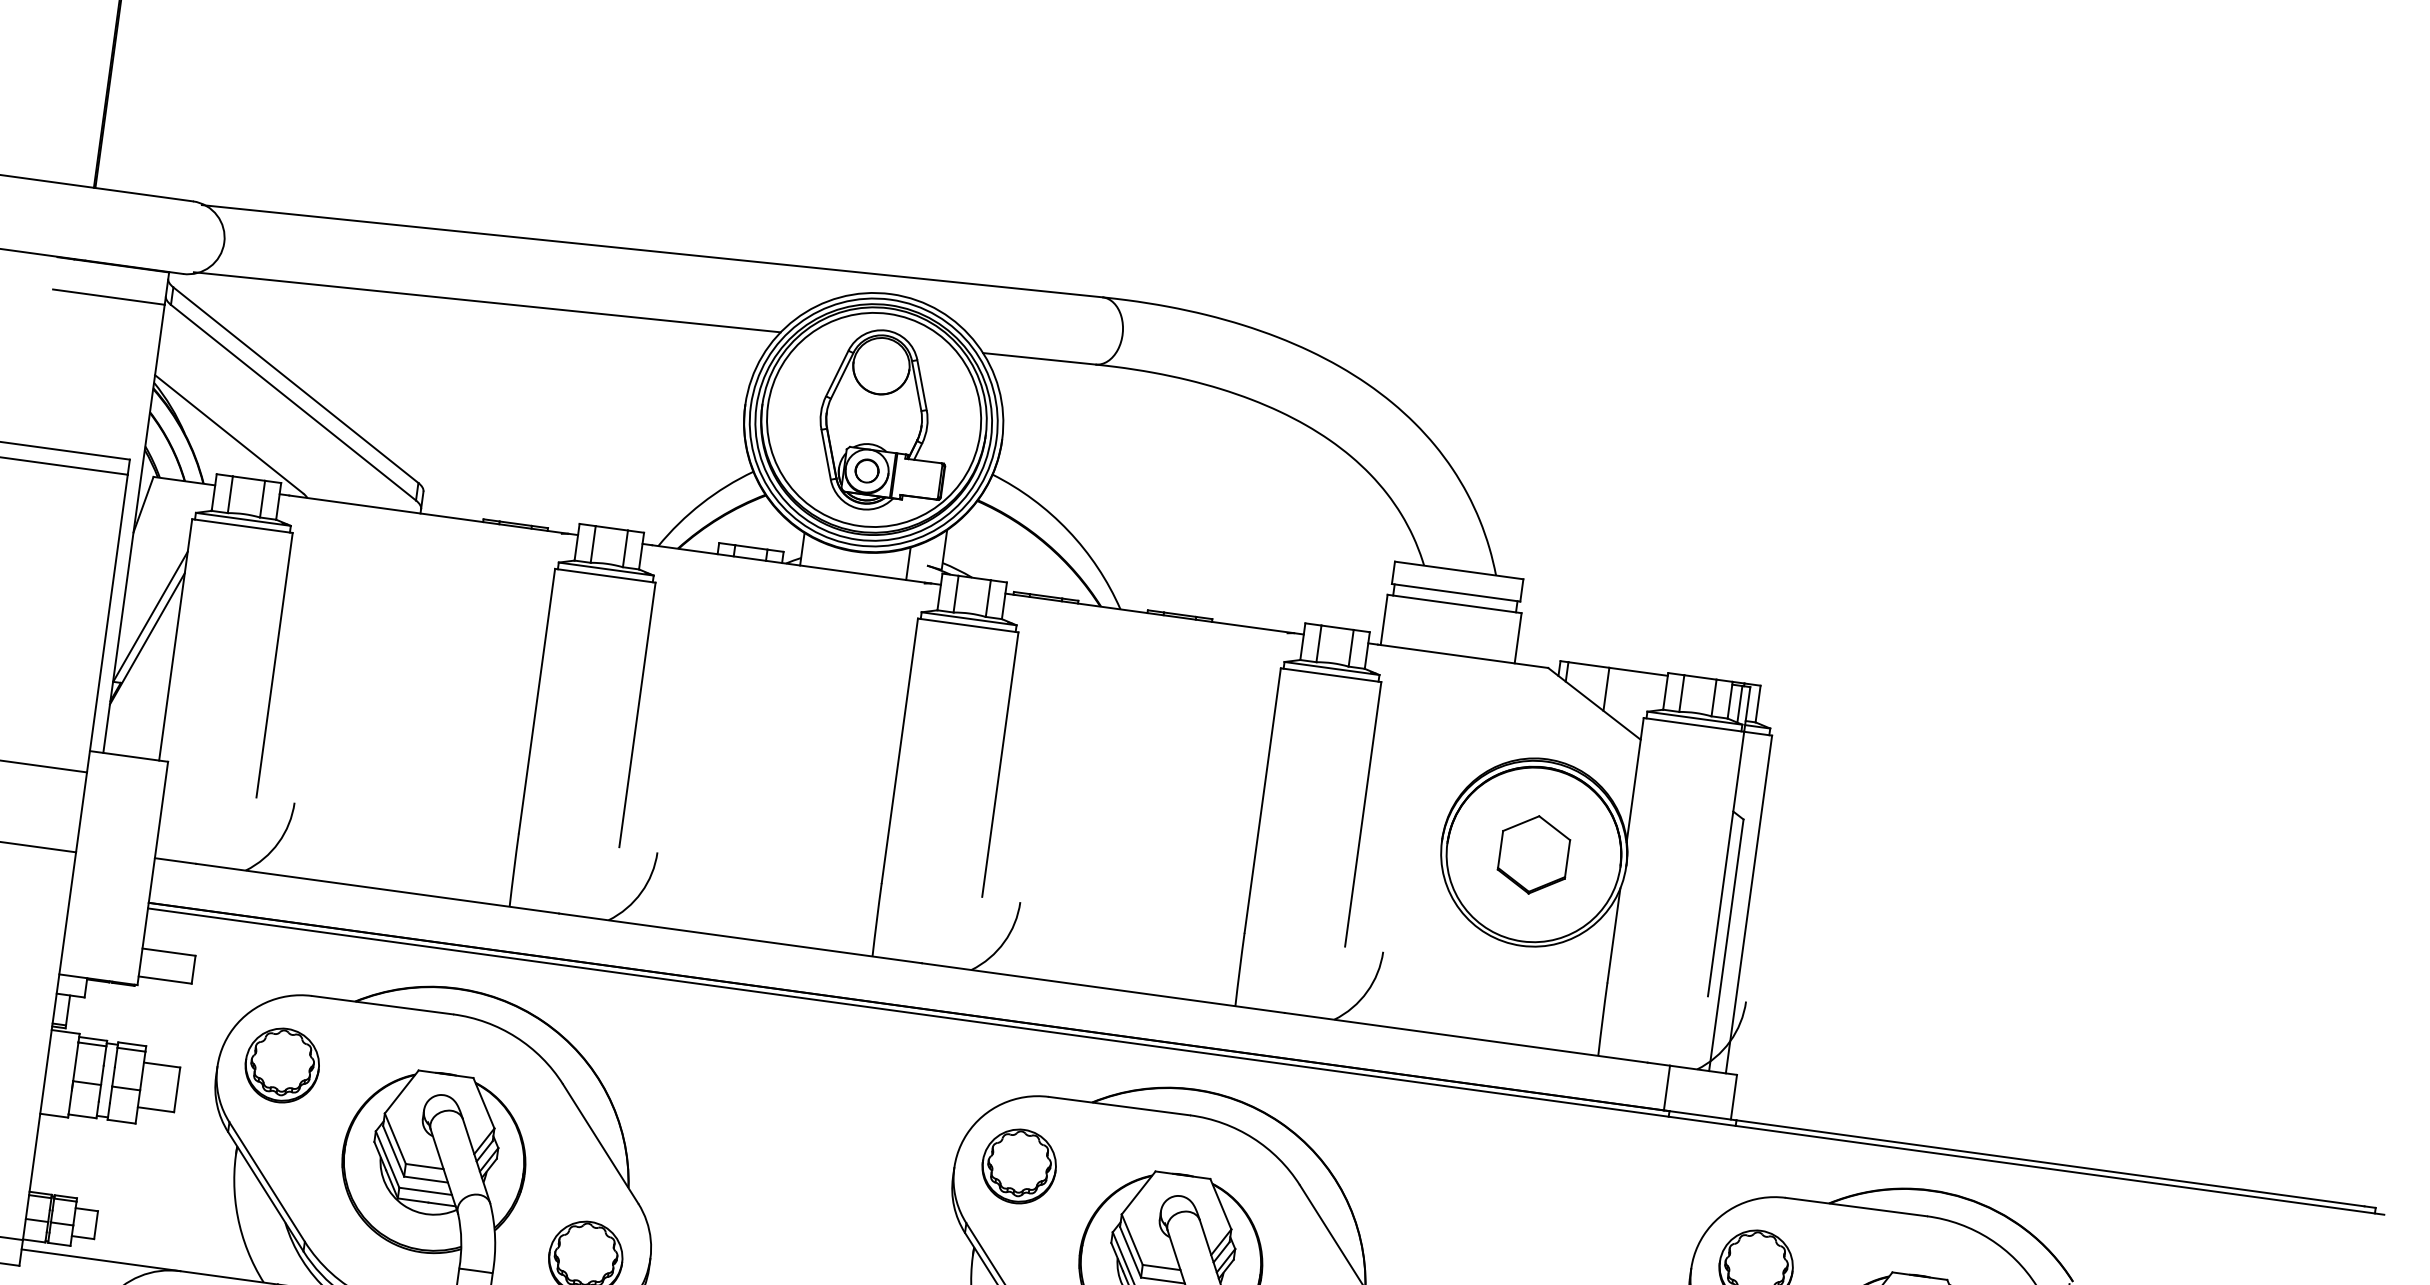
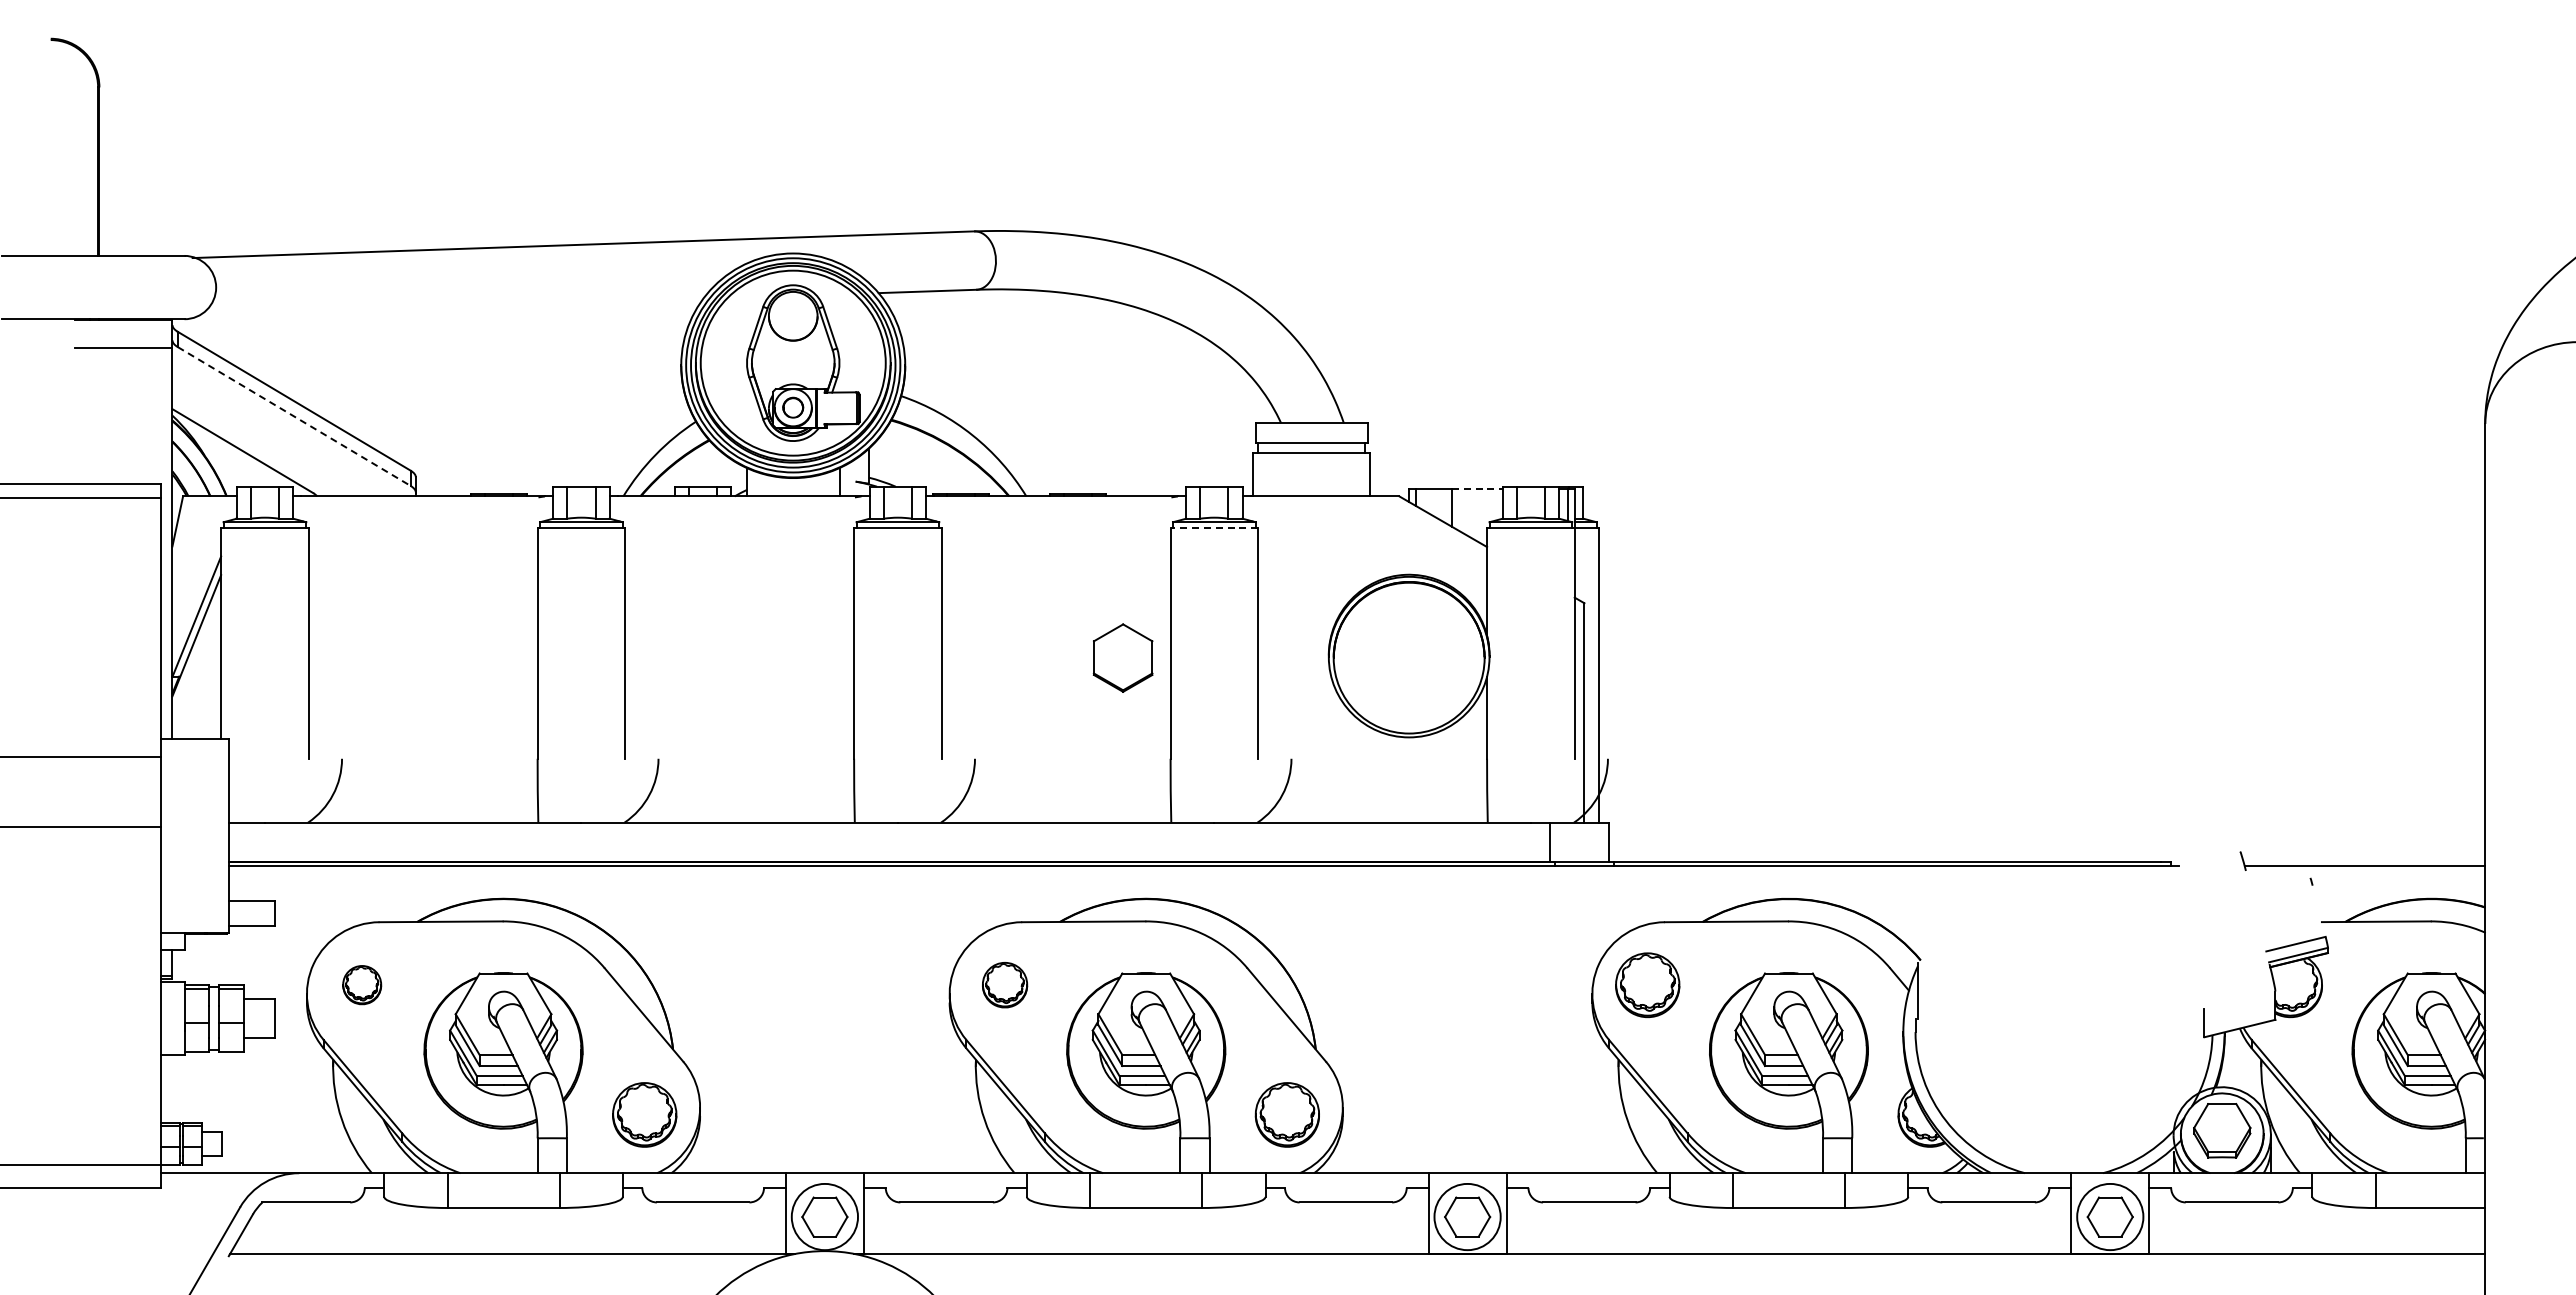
line: (487, 301) -> (448, 307), removed
line: (293, 402) -> (294, 416), solid -> dashed
line: (1638, 672) -> (1477, 489), solid -> dashed
line: (1331, 675) -> (1214, 528), solid -> dashed
part: (1533, 854) -> (1122, 657), moved
part: (281, 1064) -> (361, 984), size x0.6
part: (1018, 1165) -> (1004, 984), size x0.7

